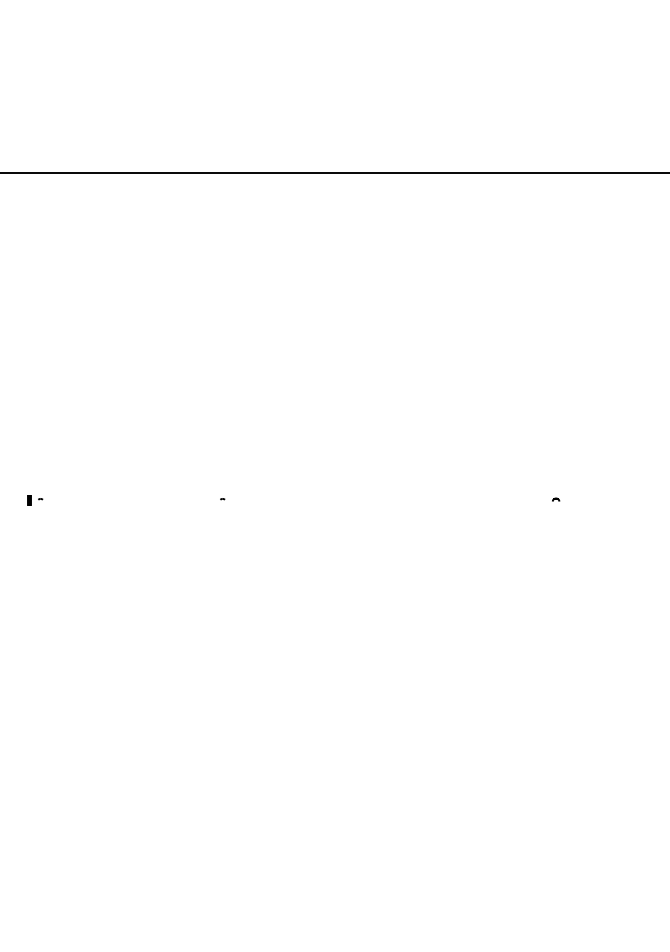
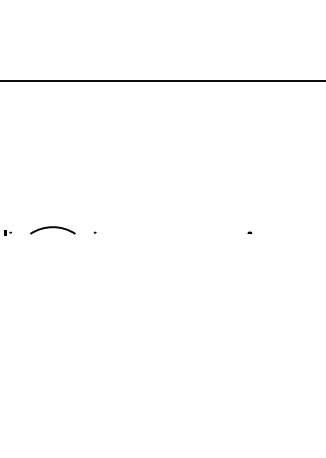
arc: (130, 489) -> (52, 228), added

